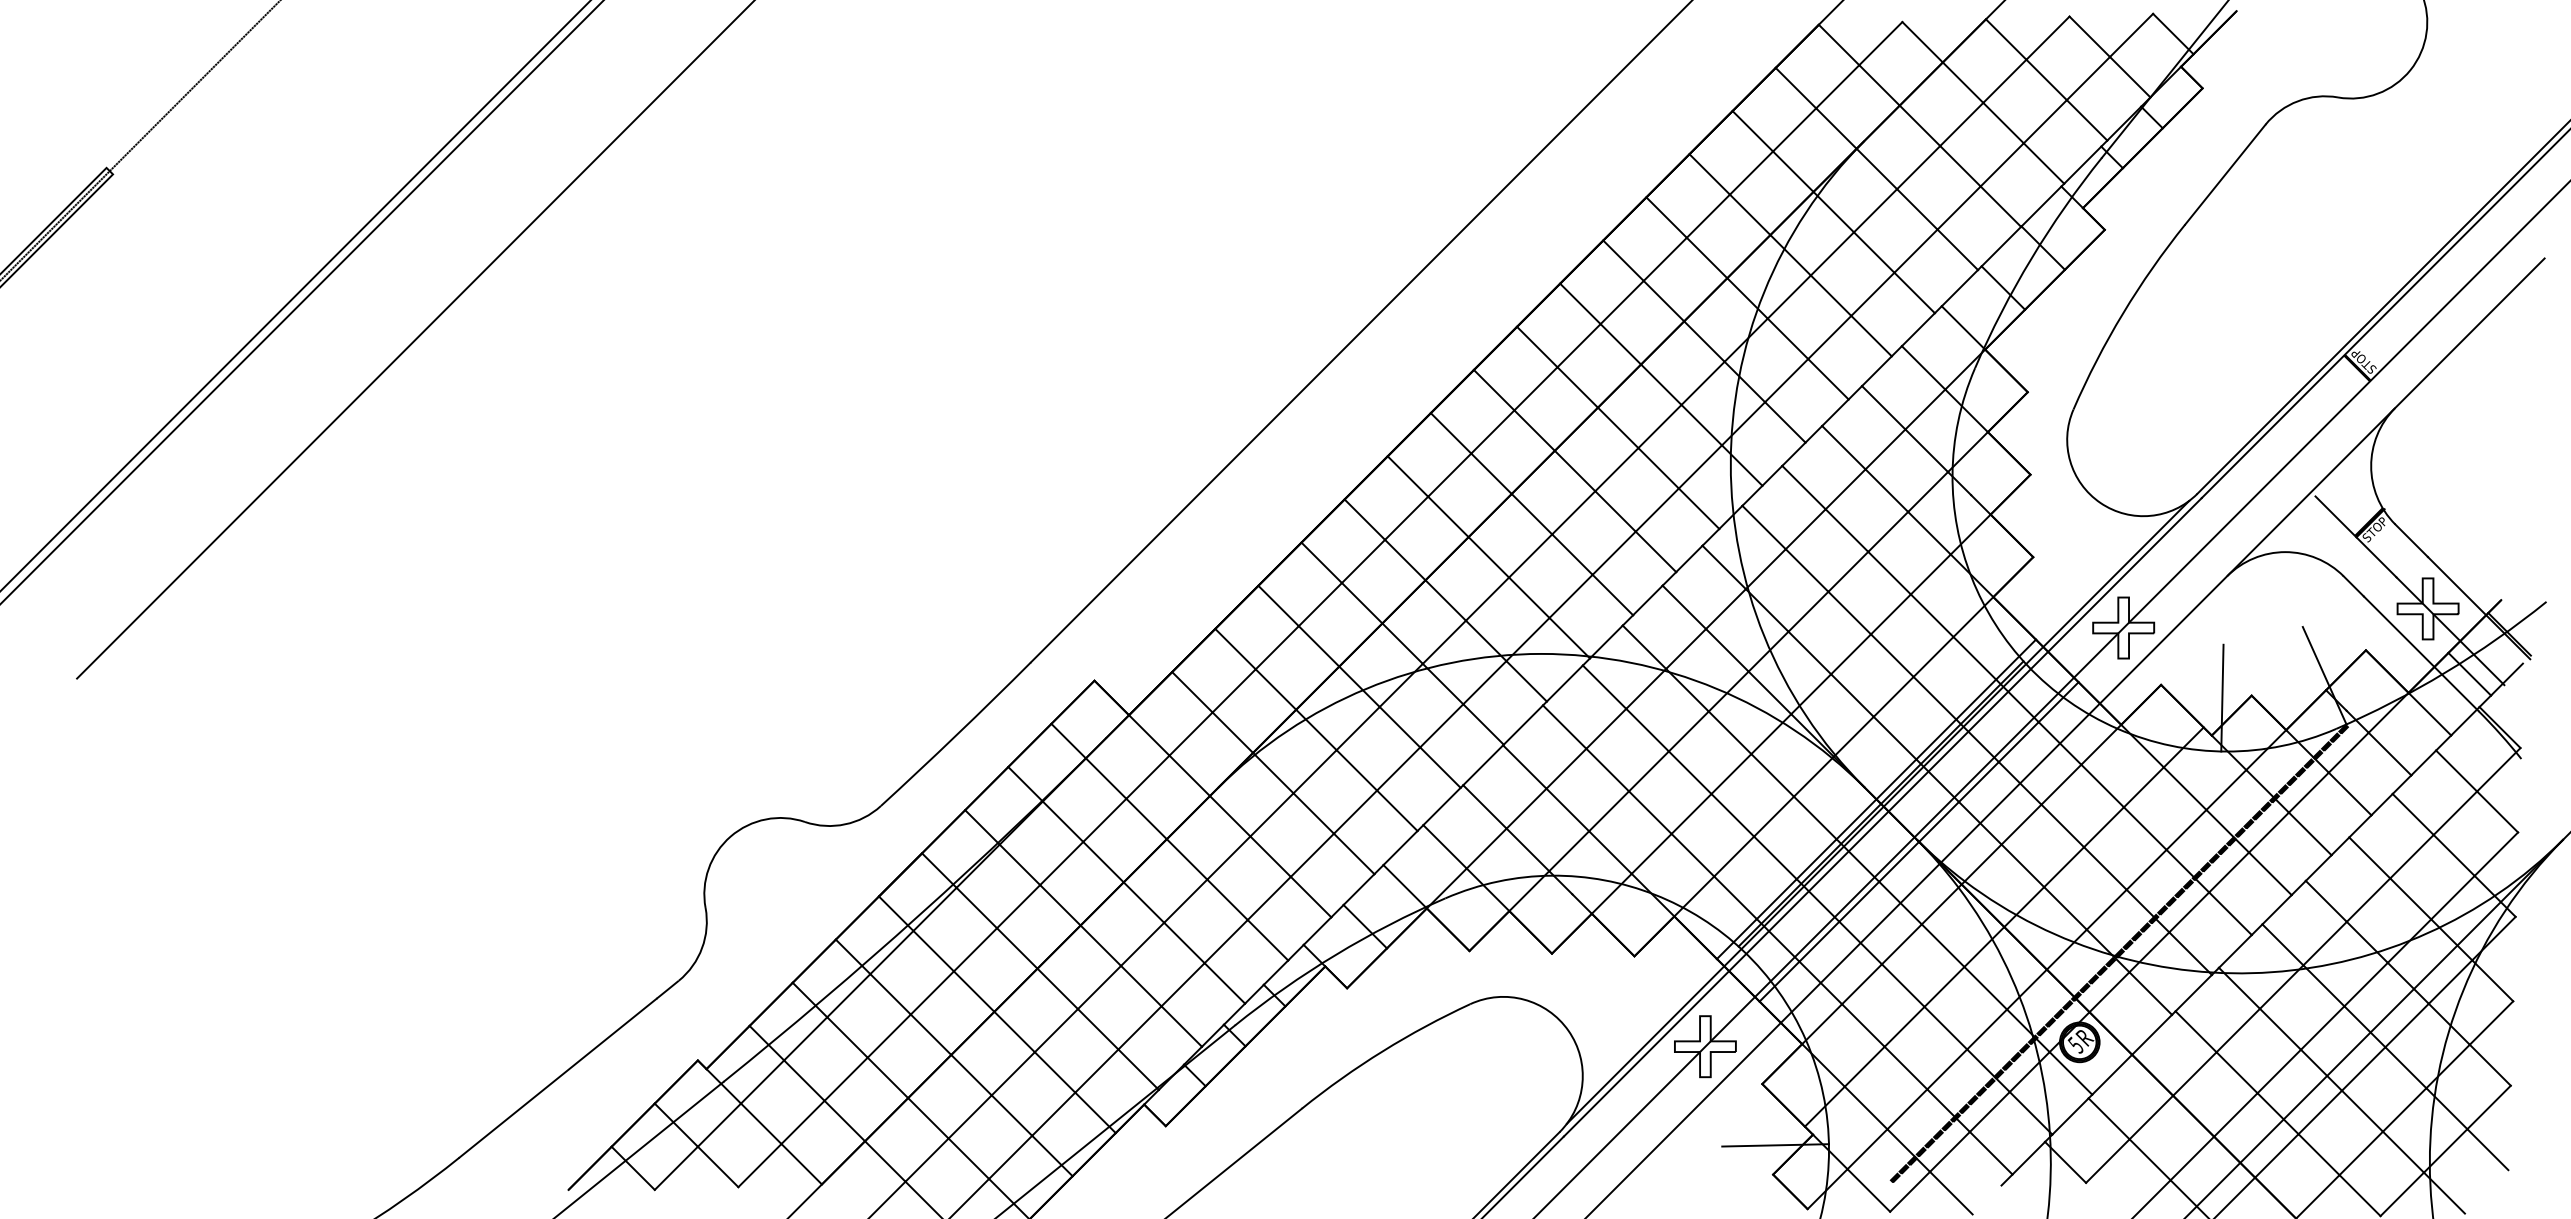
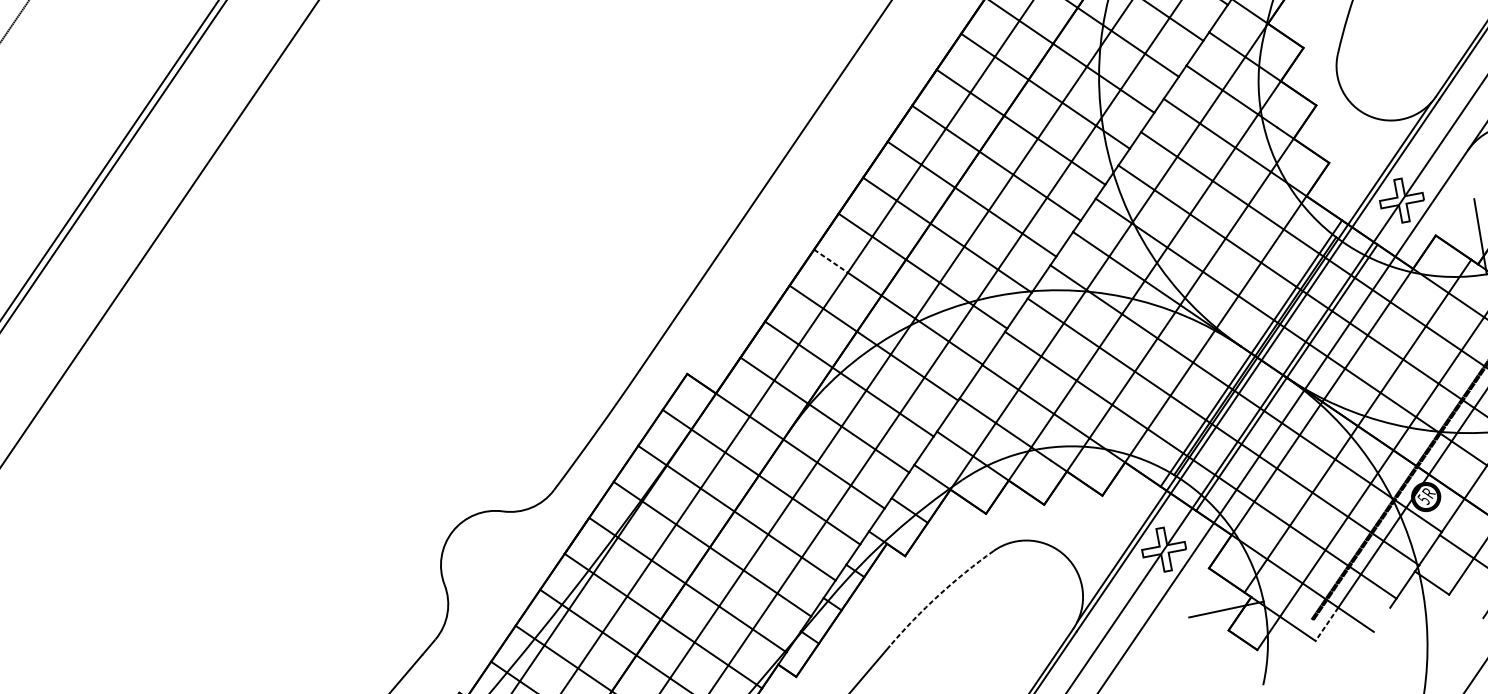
line: (1321, 562) -> (830, 260), solid -> dashed
arc: (1382, 1051) -> (938, 595), solid -> dashed
line: (1909, 1192) -> (1326, 624), solid -> dashed

